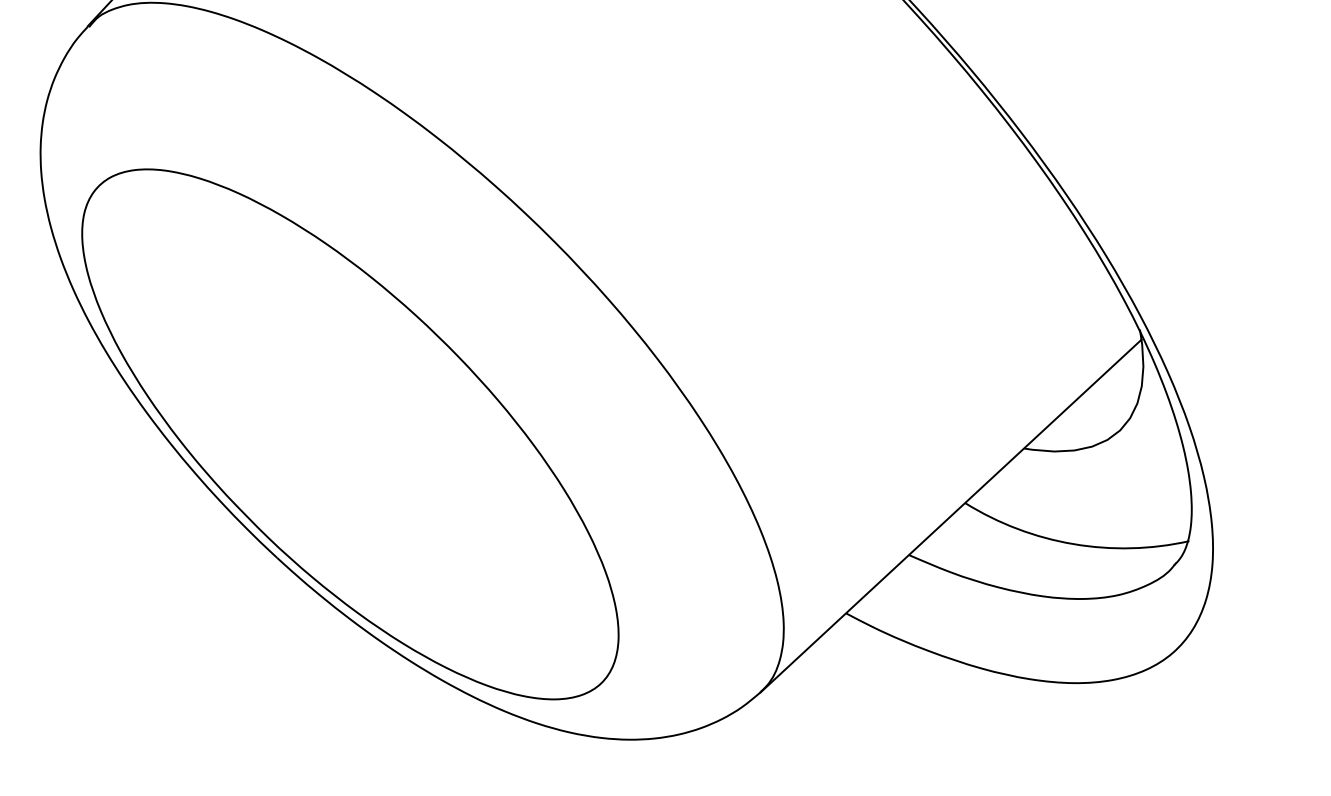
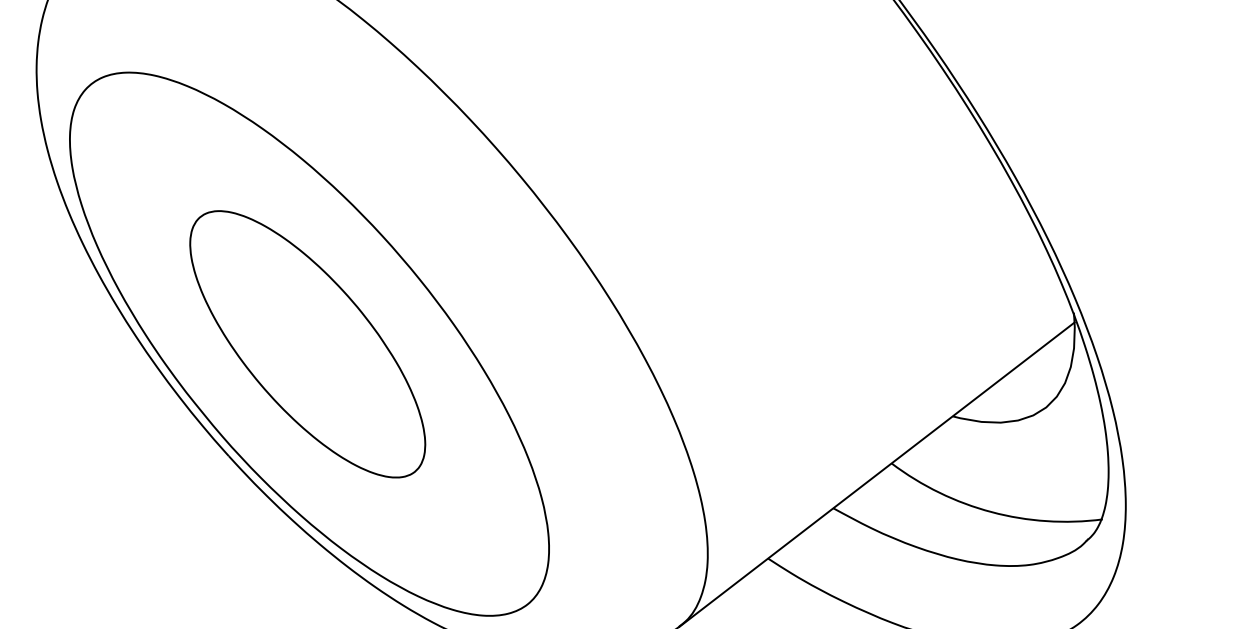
part: (348, 434) -> (307, 344), added

